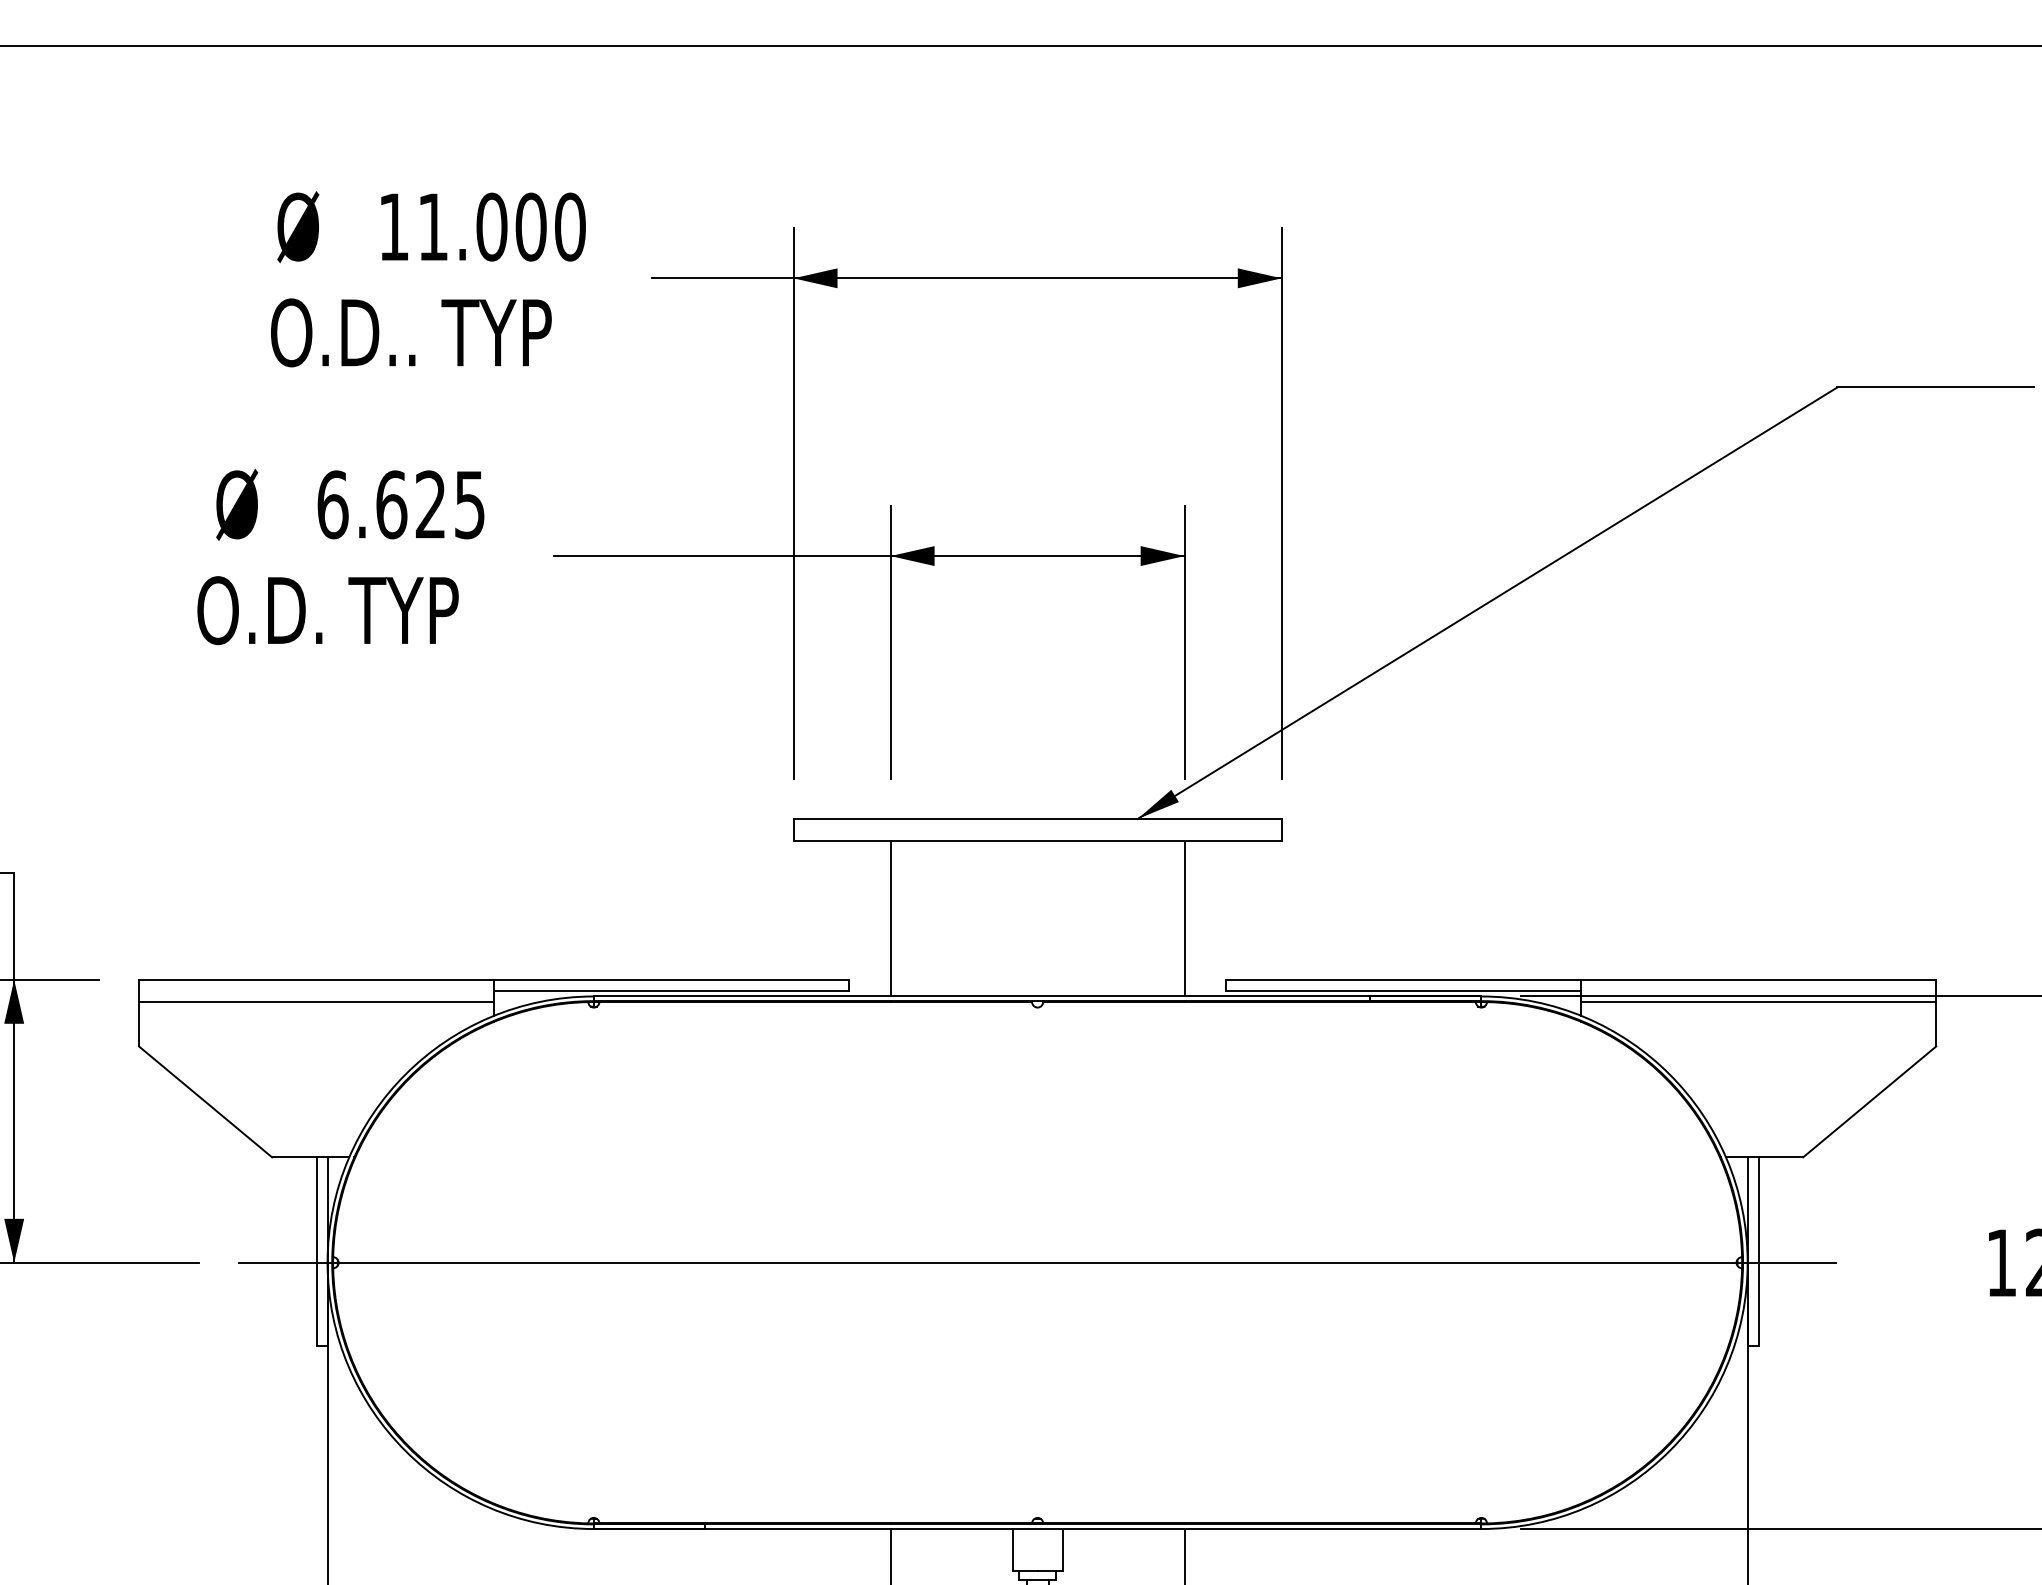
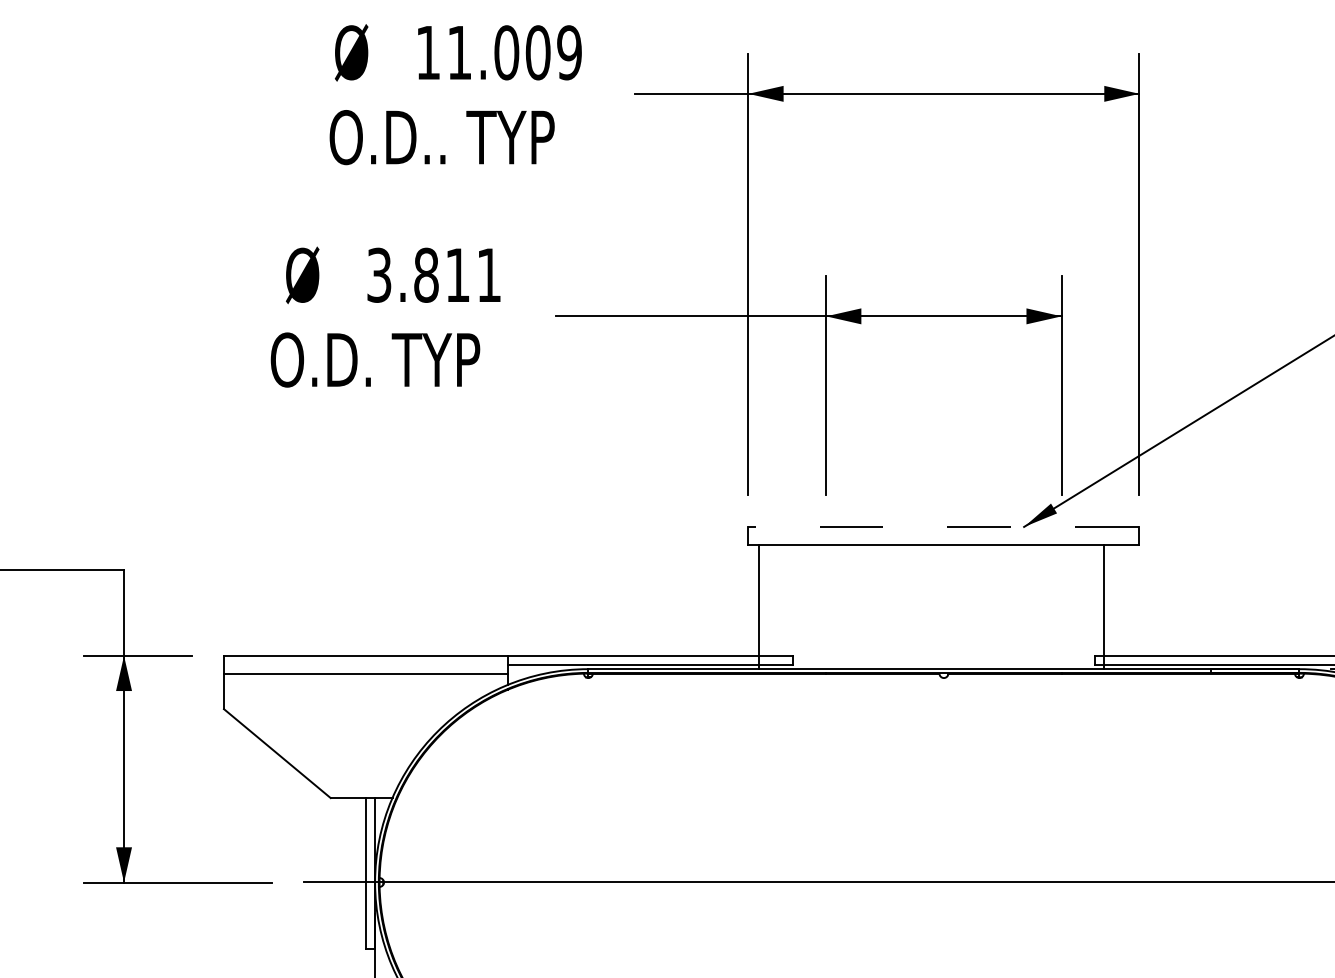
text: (569, 226) -> (568, 52), 11.000 -> 11.009
text: (400, 504) -> (433, 275), 6.625 -> 3.811
line: (1037, 818) -> (943, 526), solid -> dashed
line: (890, 918) -> (758, 606), moved
line: (1184, 918) -> (1104, 606), moved

